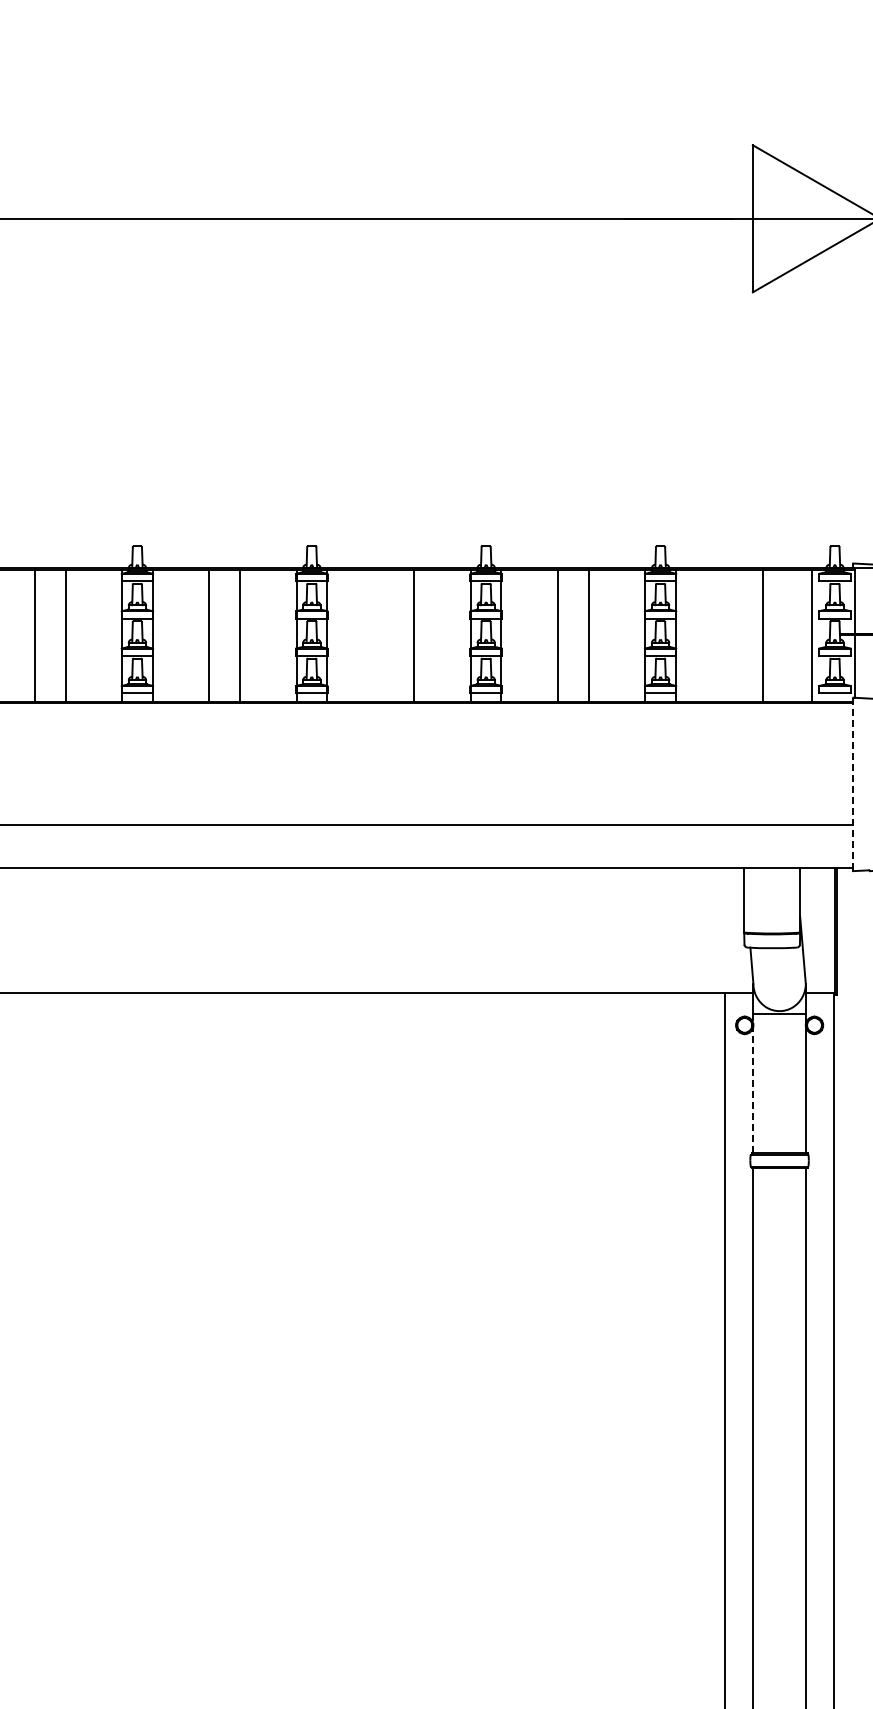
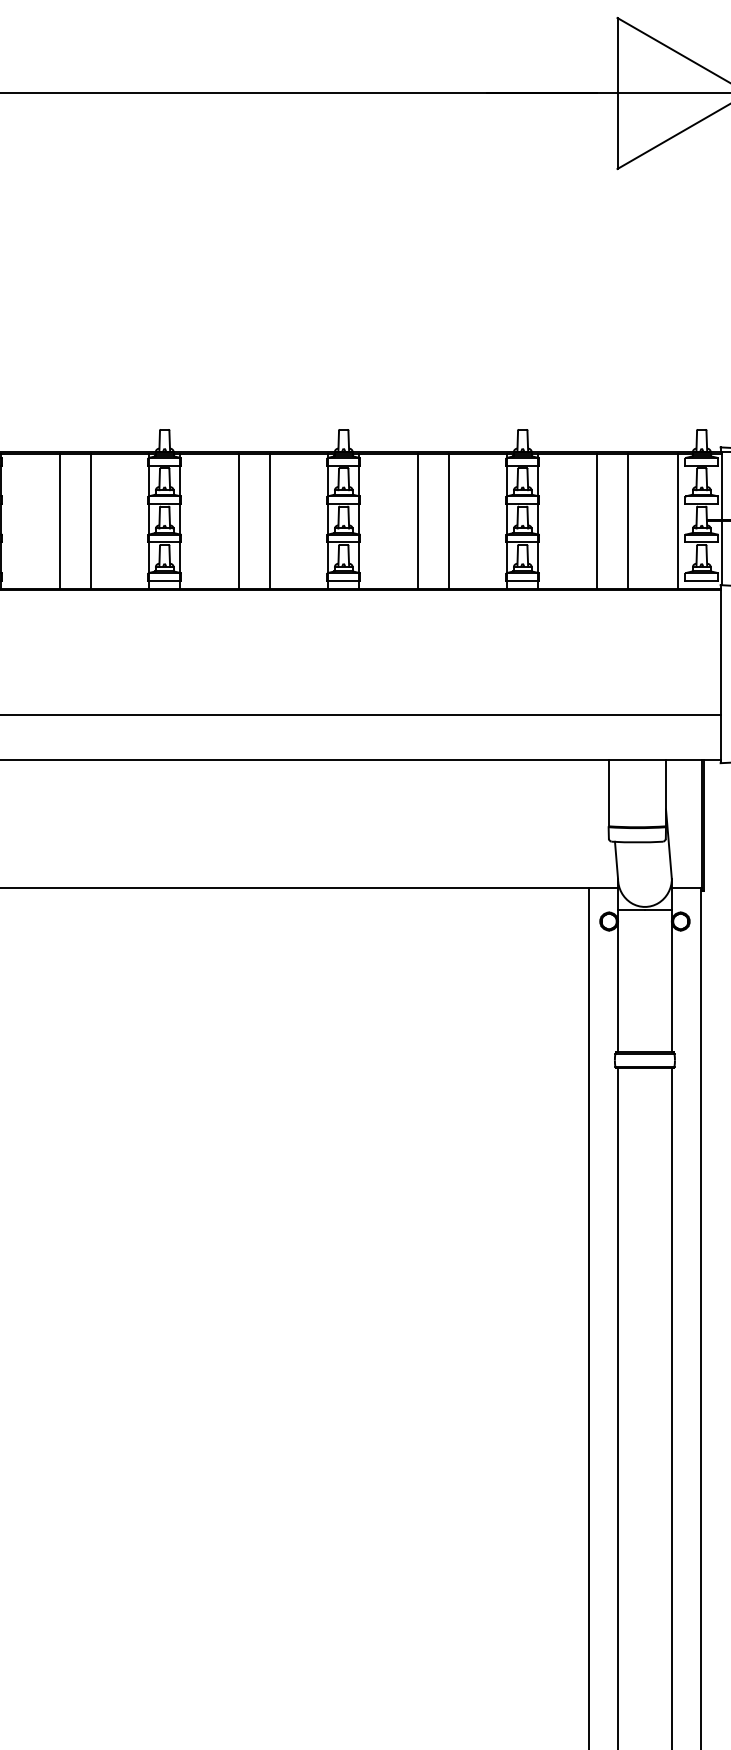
line: (383, 635) -> (238, 521), added
line: (732, 635) -> (596, 521), added
line: (853, 784) -> (720, 674), dashed -> solid
line: (753, 1083) -> (618, 981), dashed -> solid

